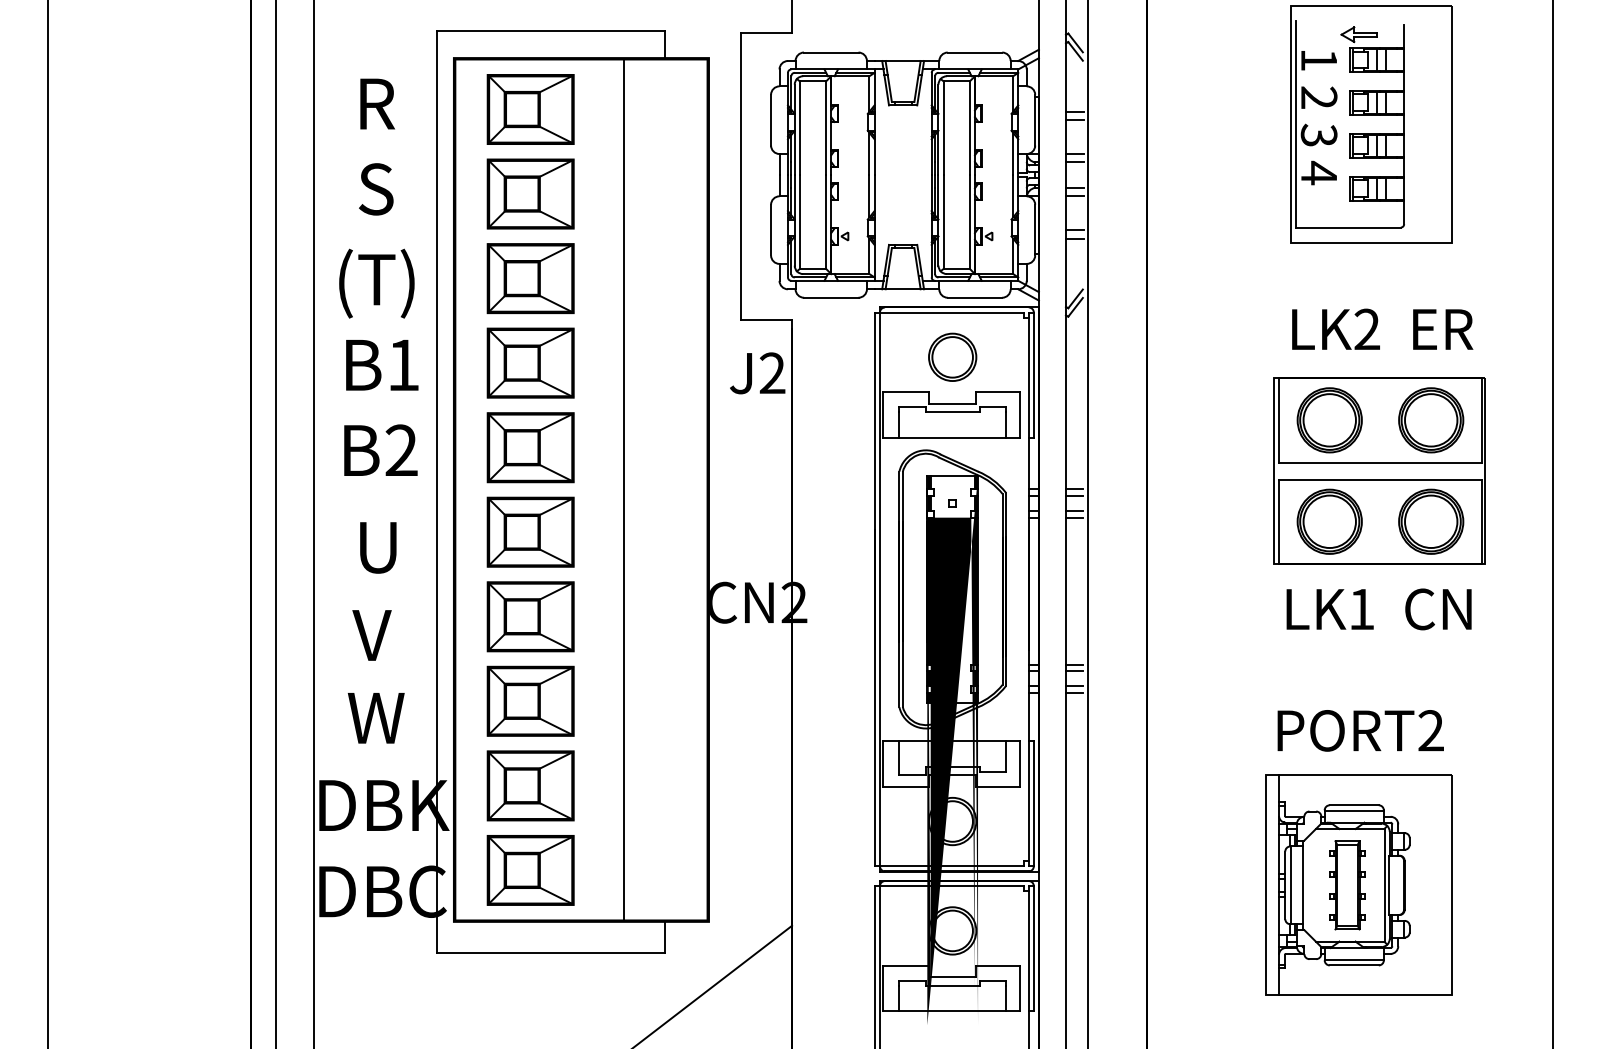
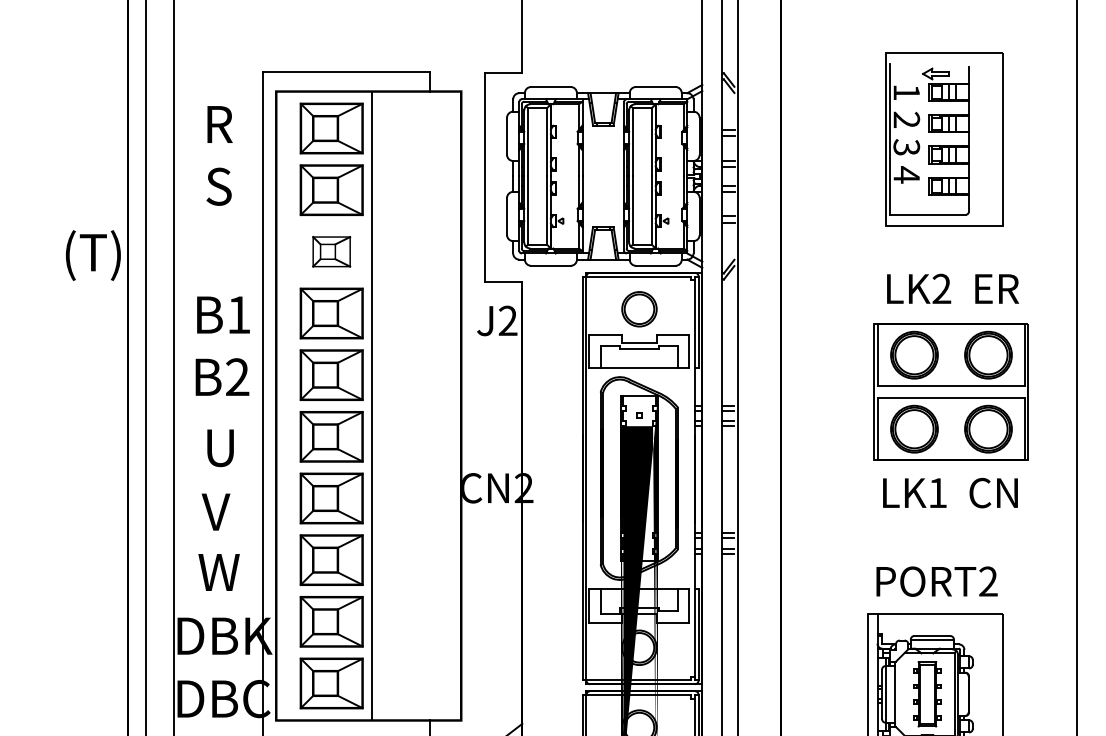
part: (530, 278) -> (331, 251), size x0.6
text: (376, 283) -> (93, 255), moved
line: (623, 489) -> (371, 405), moved

